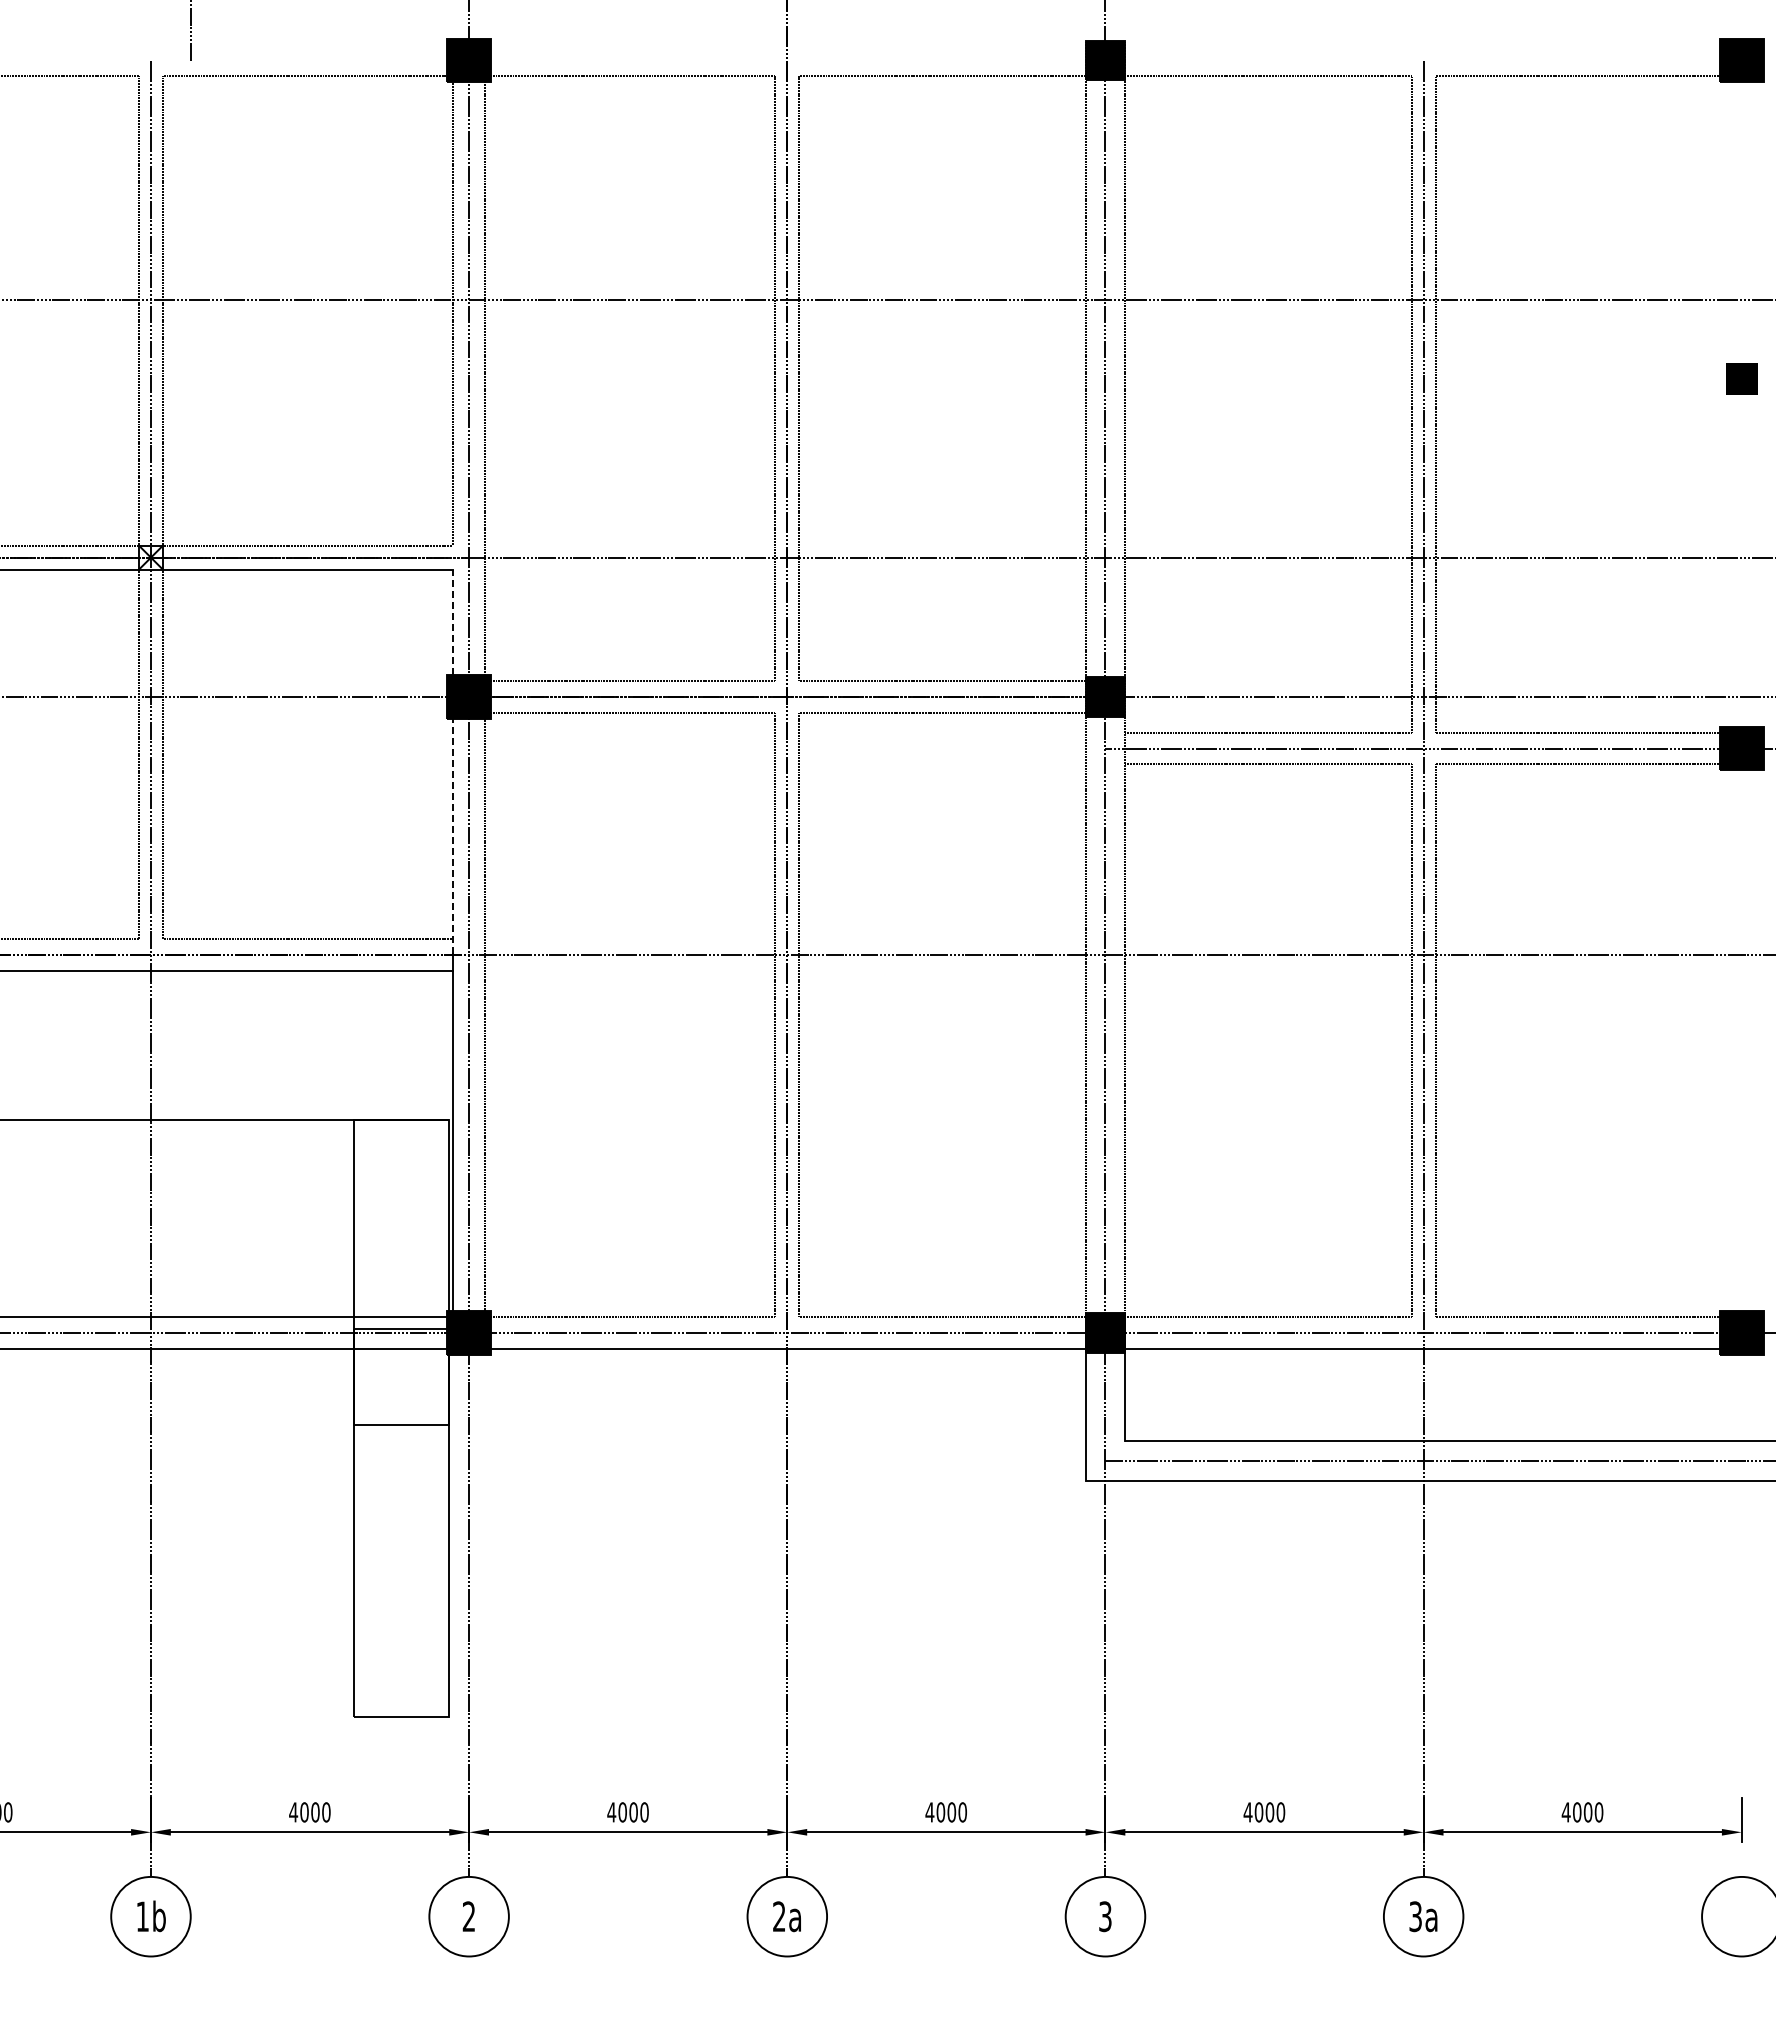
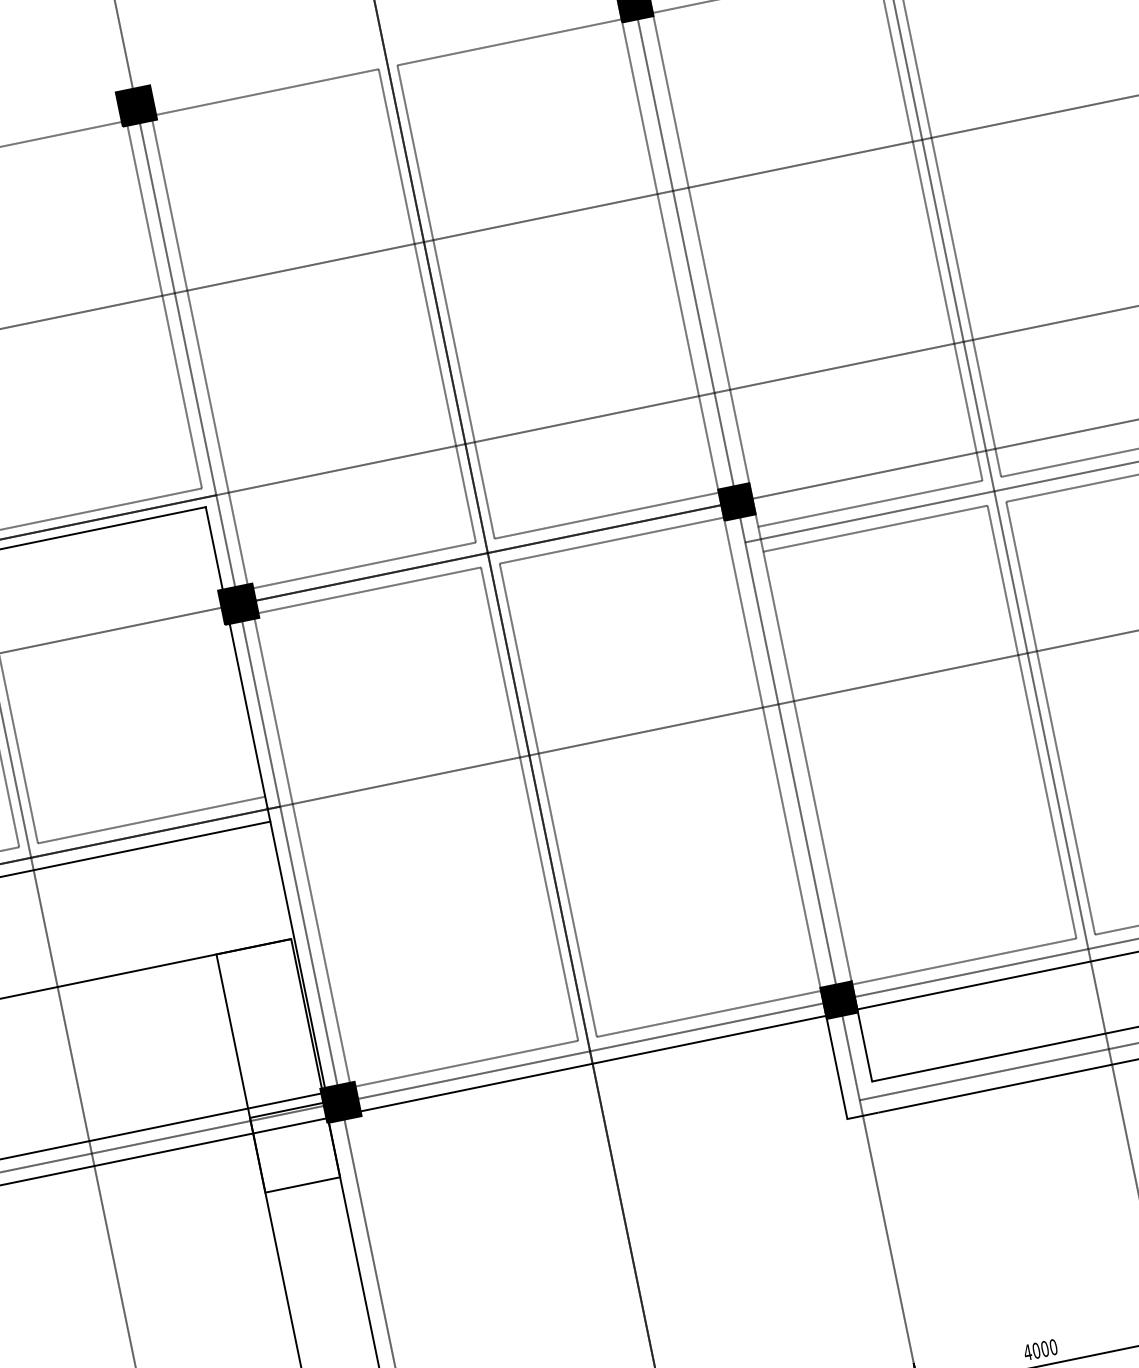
line: (453, 622) -> (214, 548), dashed -> solid
line: (453, 836) -> (248, 716), dashed -> solid

